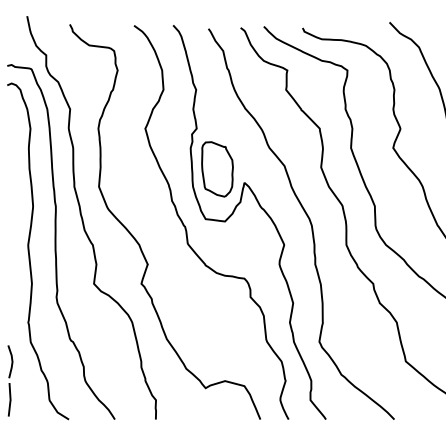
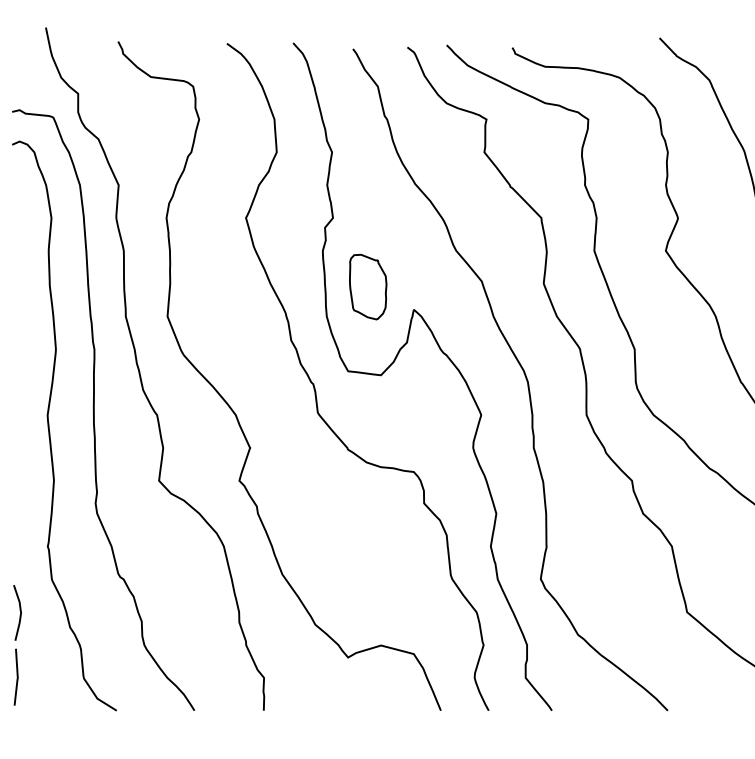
part: (217, 169) -> (368, 287), size x0.7

